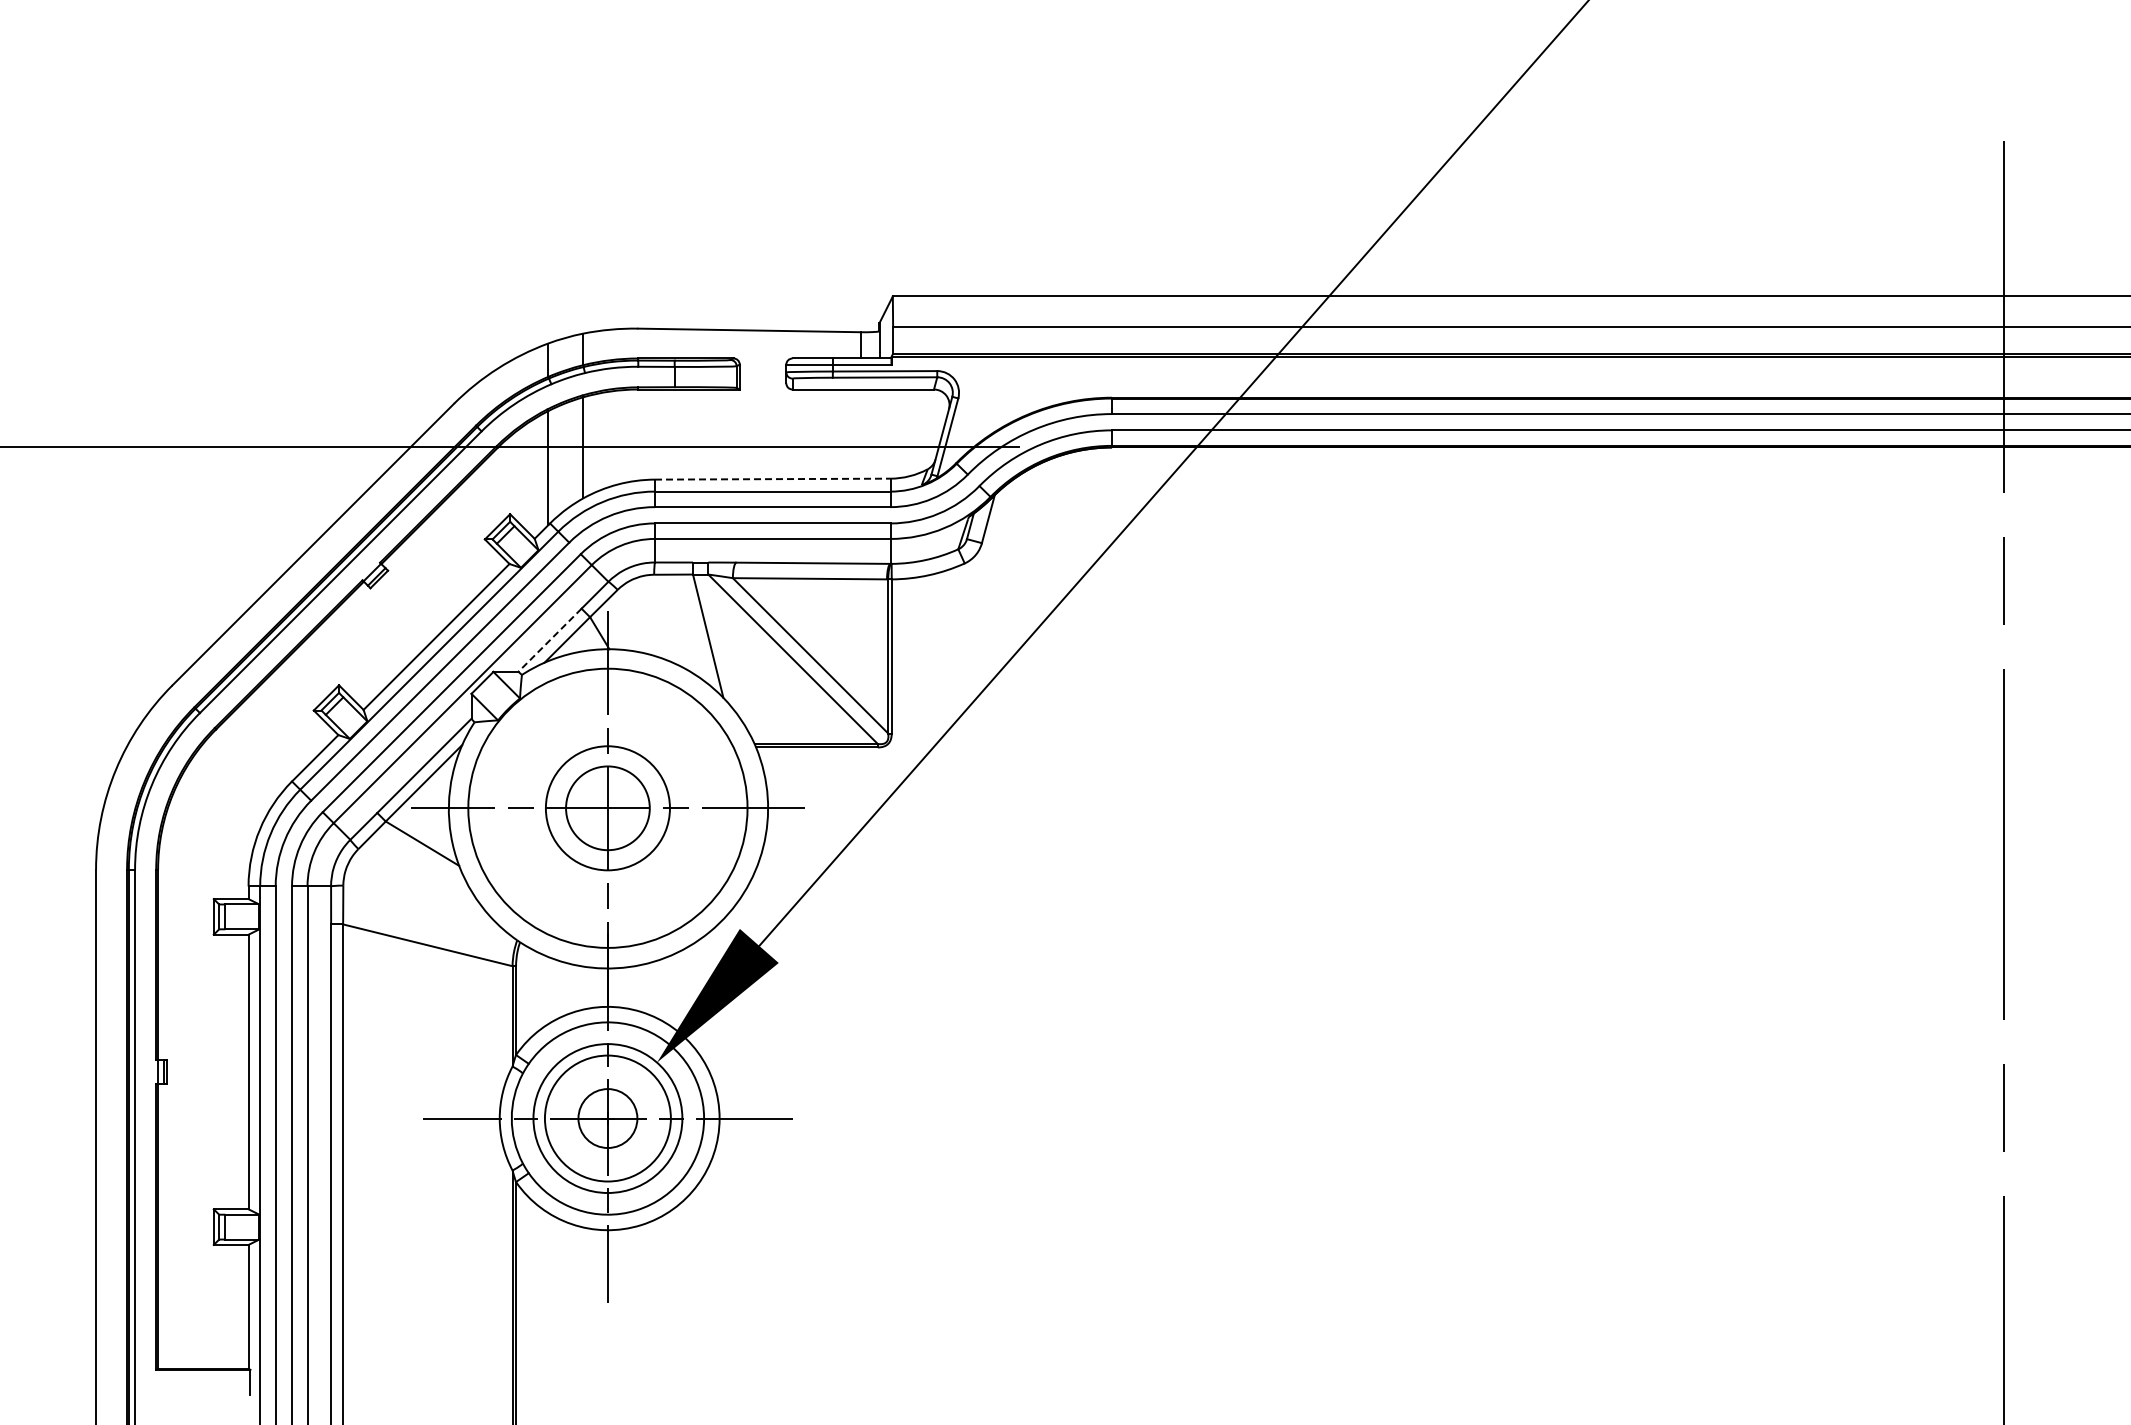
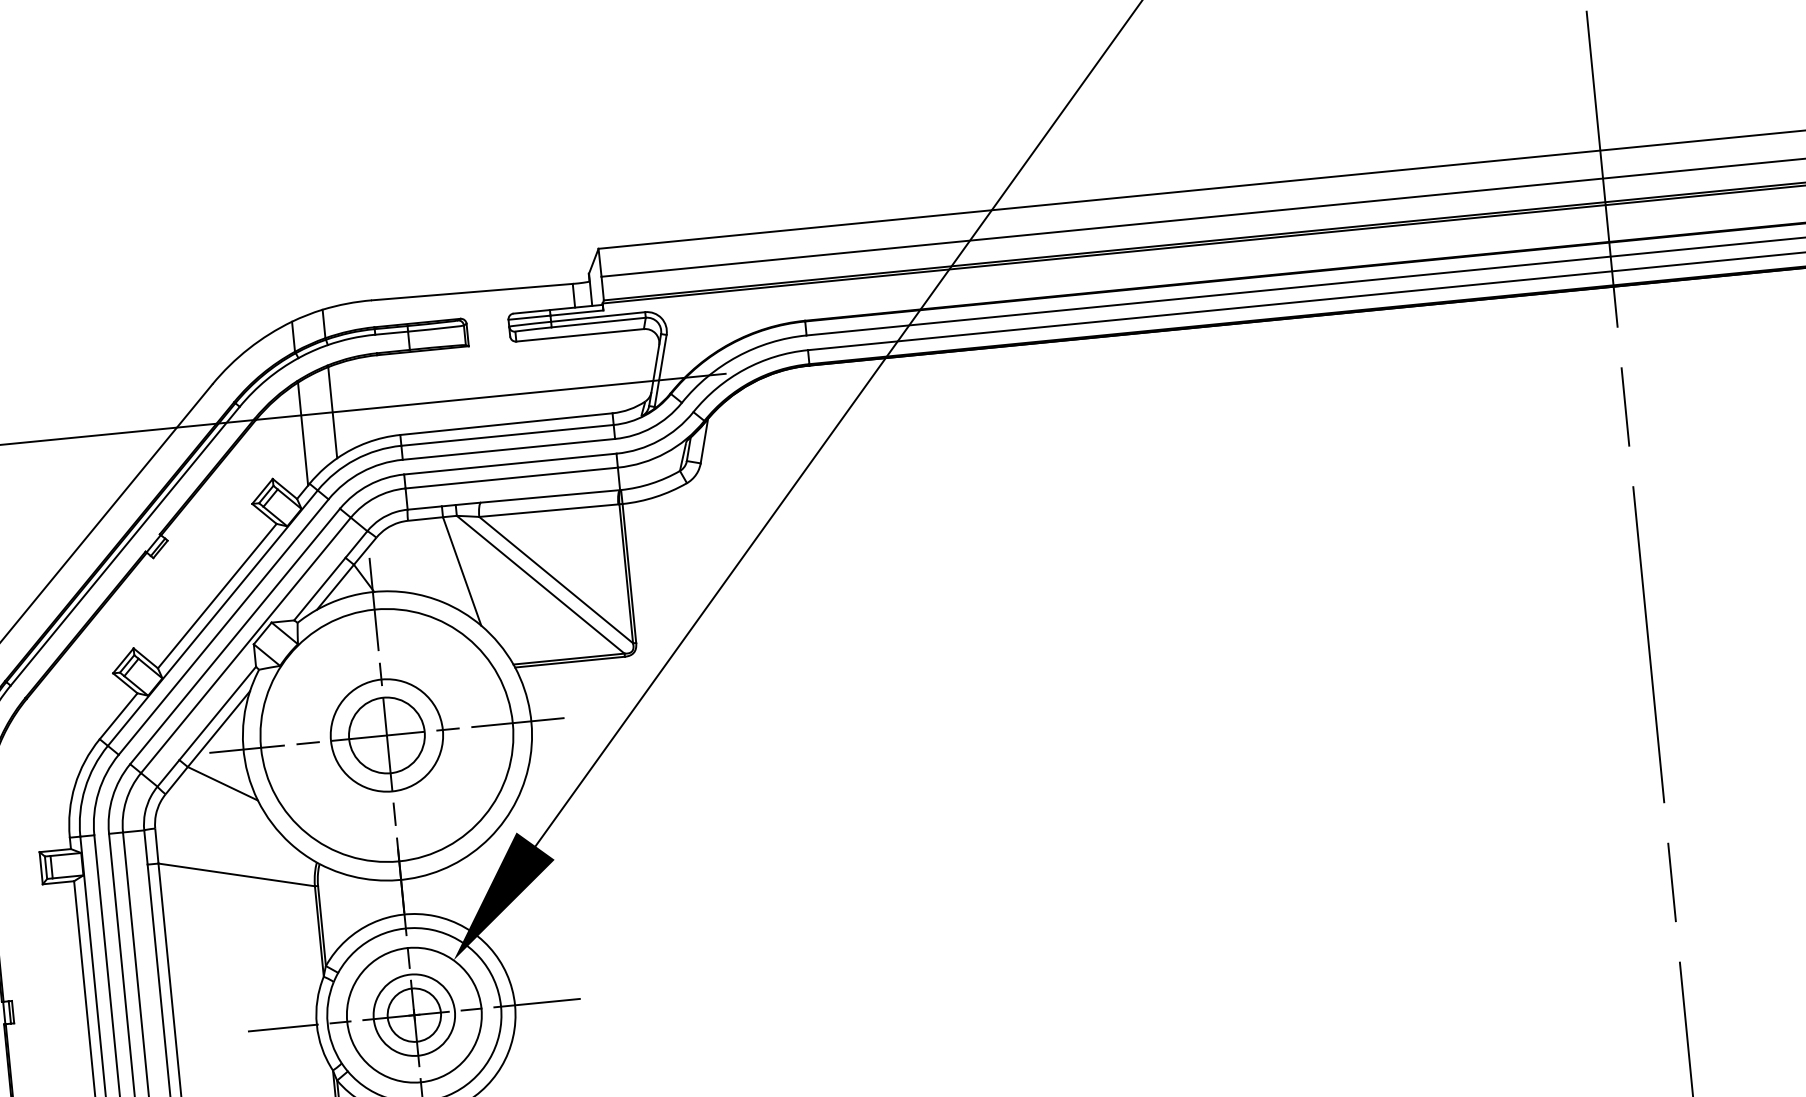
line: (772, 479) -> (506, 424), dashed -> solid
line: (549, 640) -> (319, 589), dashed -> solid
circle: (607, 1118) -> (413, 1015), size x0.71

